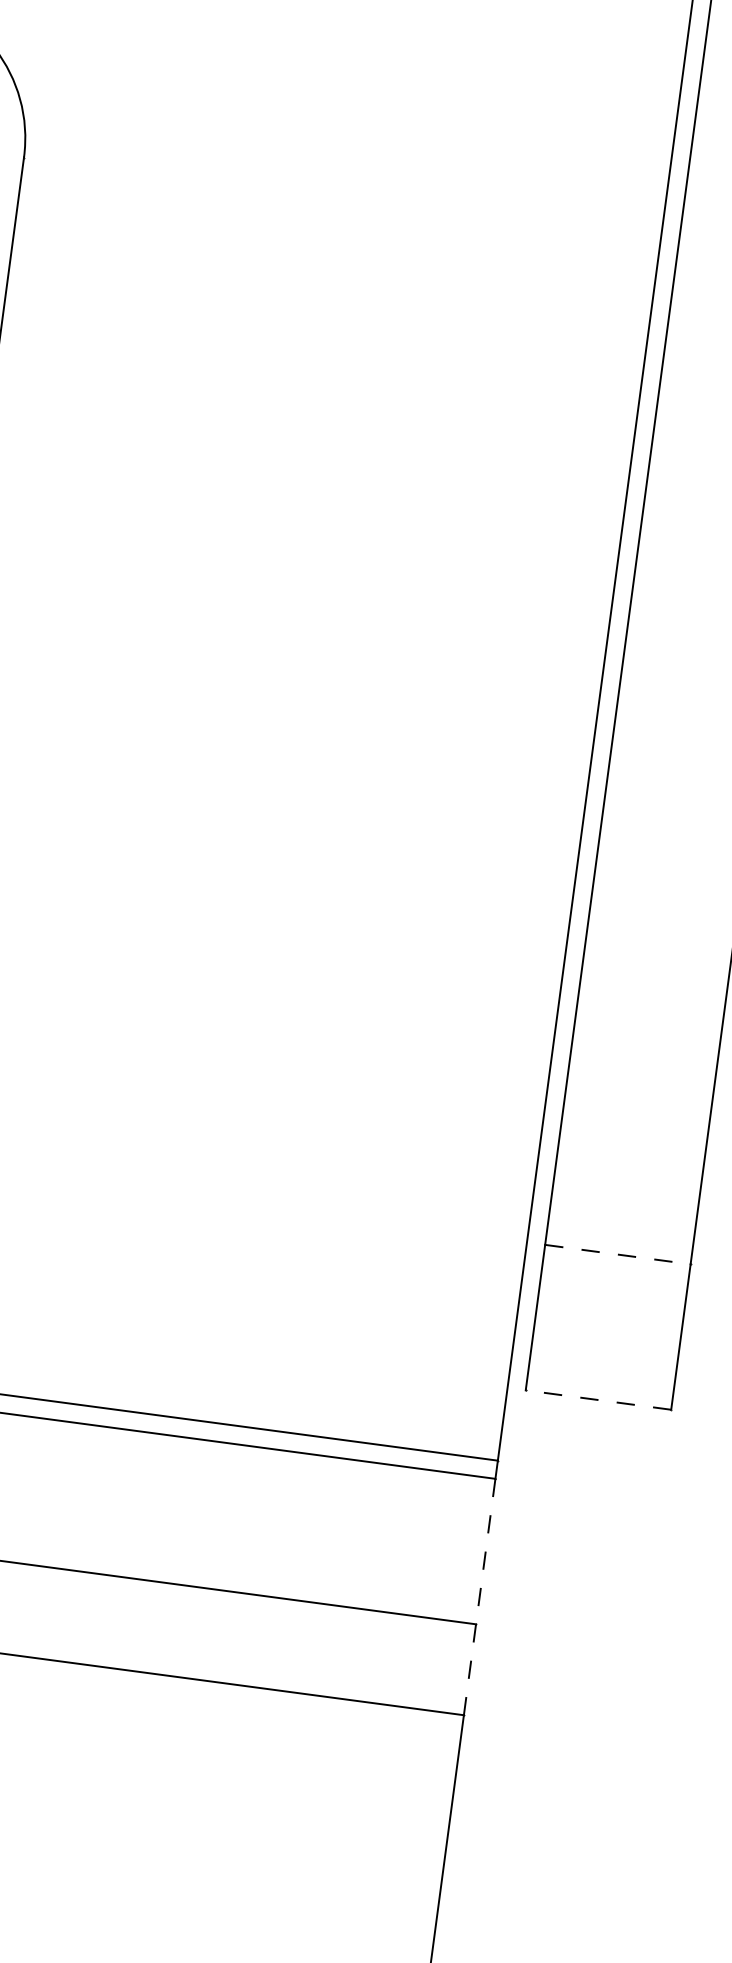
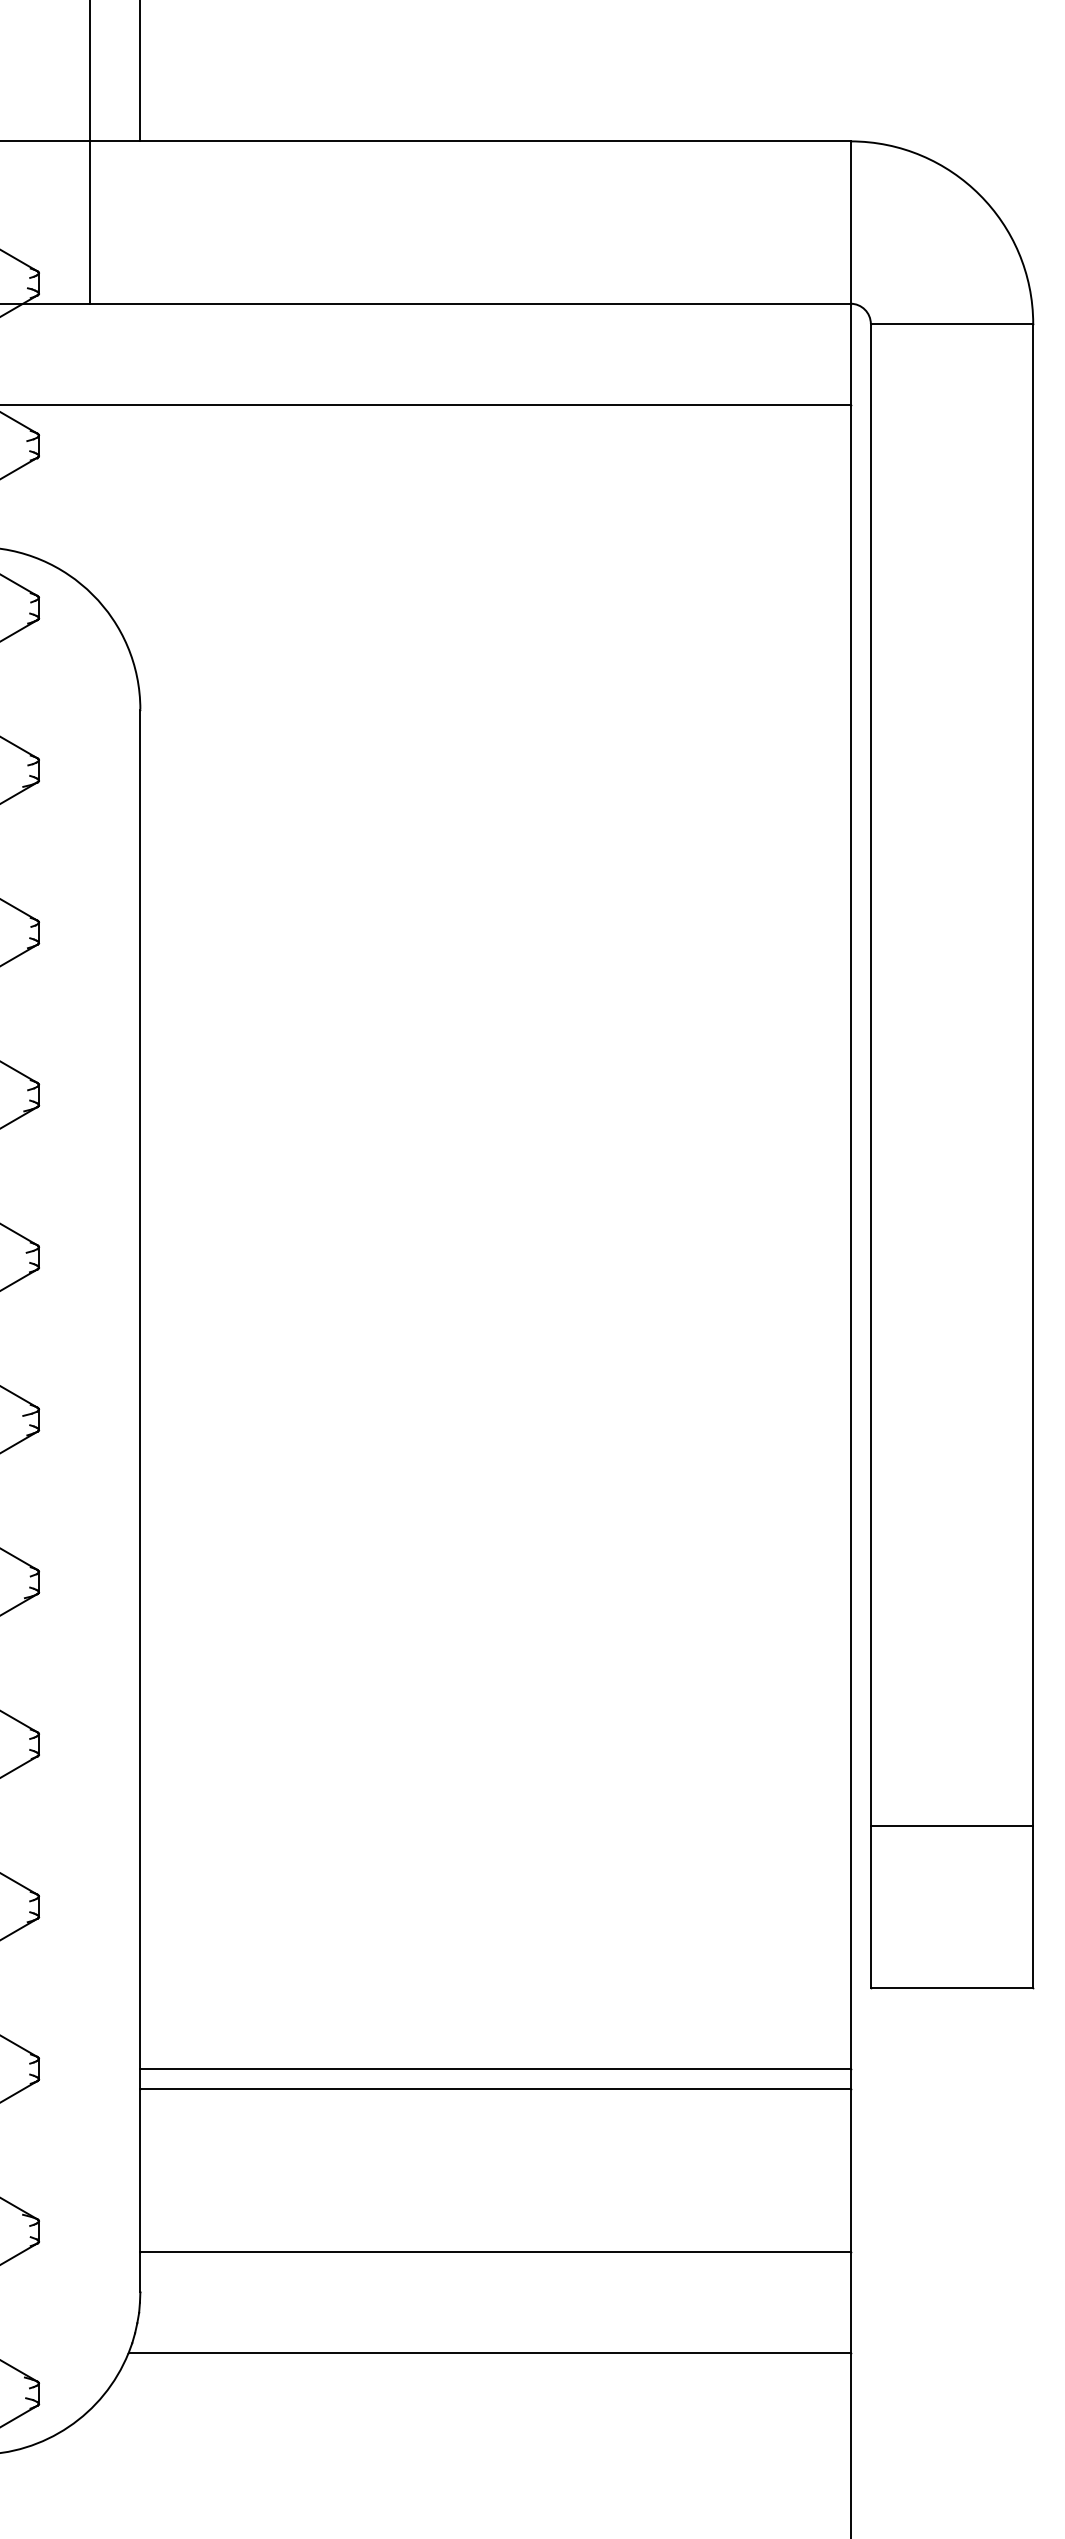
line: (618, 1254) -> (952, 1825), dashed -> solid
line: (598, 1399) -> (951, 1987), dashed -> solid
line: (479, 1597) -> (850, 2221), dashed -> solid

